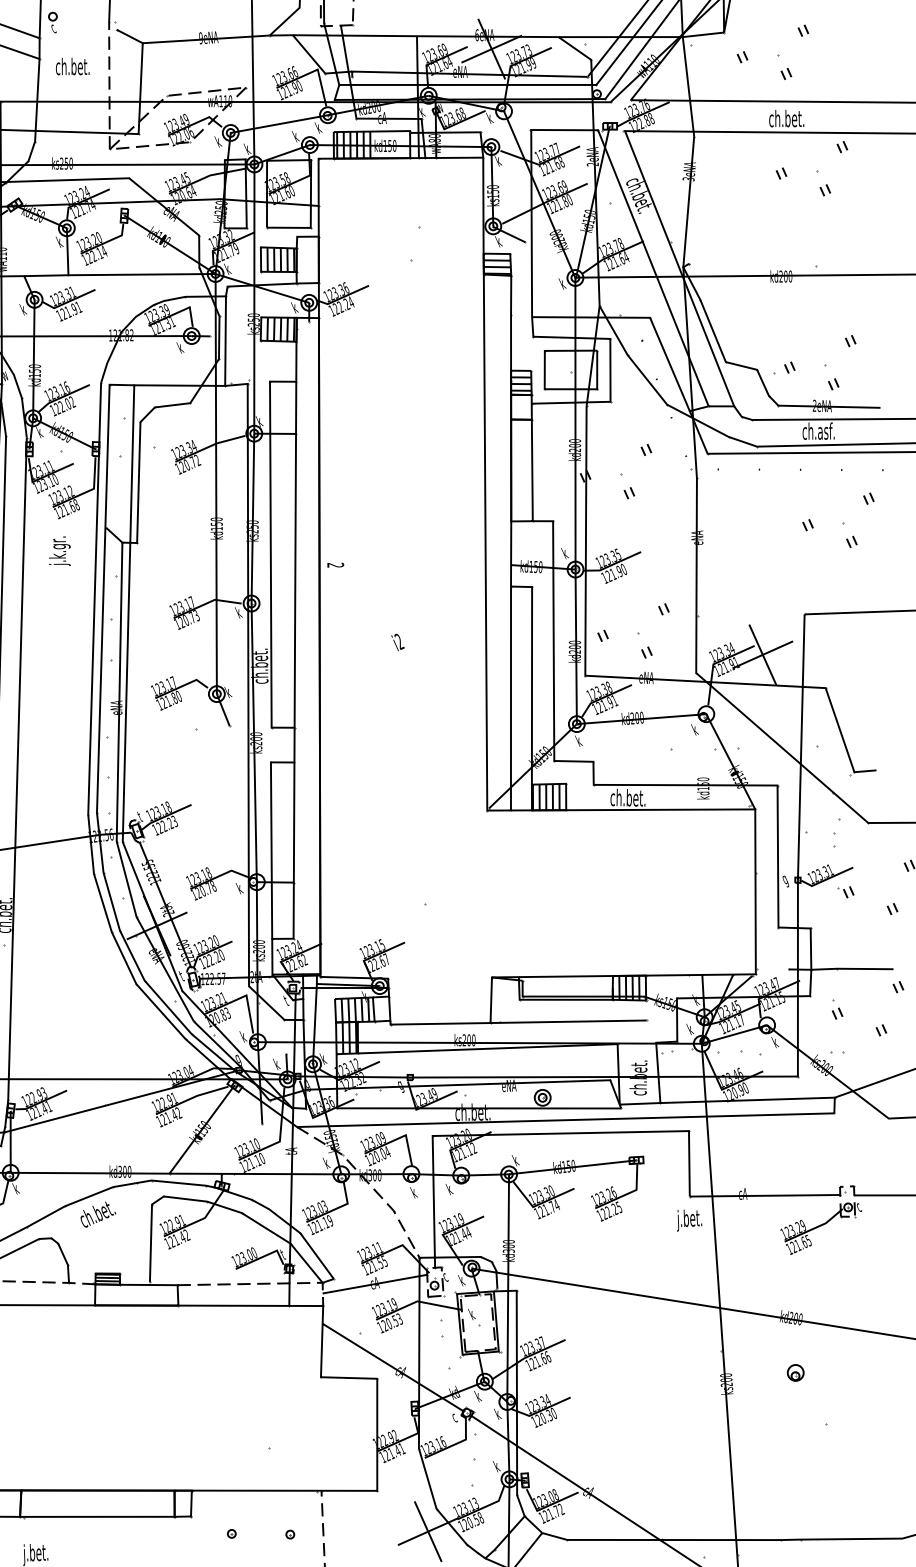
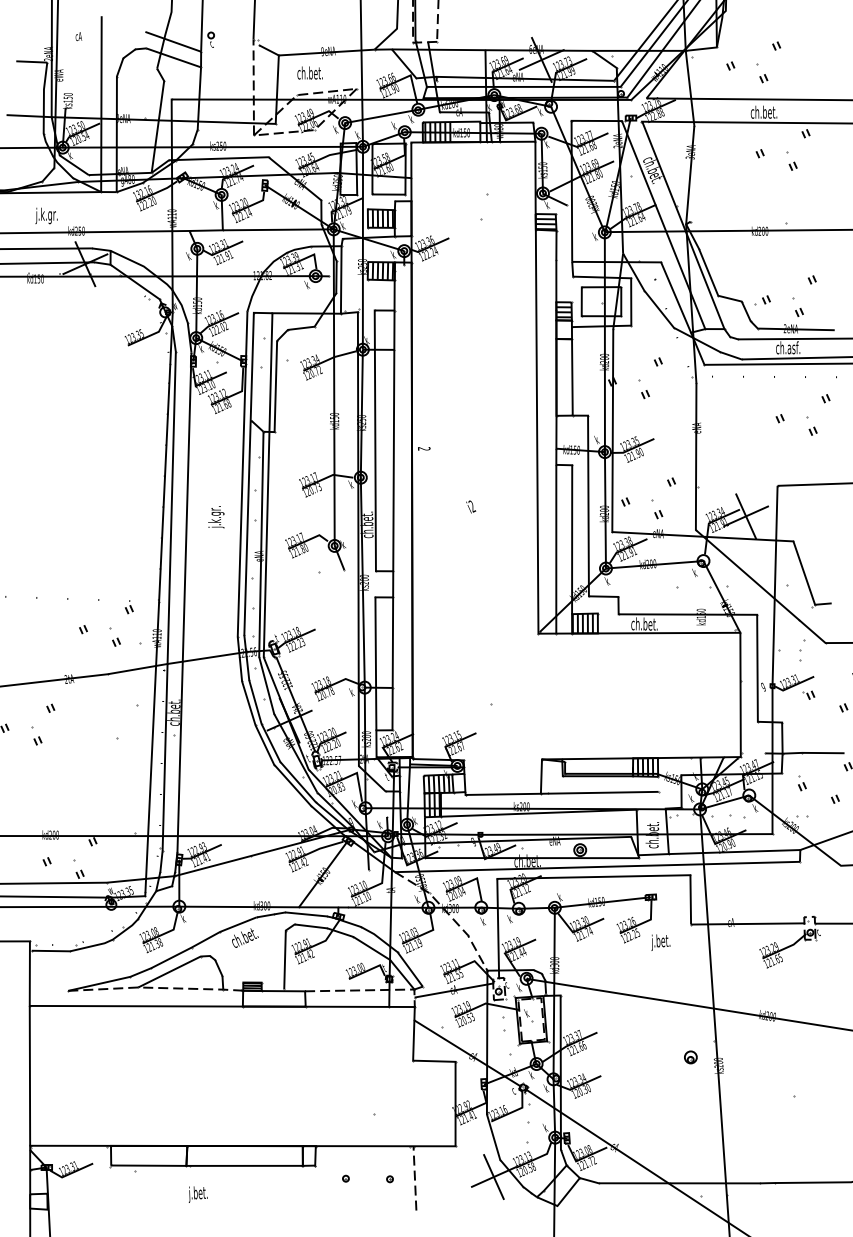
text: (71, 65) -> (309, 72), moved
text: (60, 551) -> (216, 517), moved
text: (689, 1220) -> (660, 942), moved
part: (795, 1373) -> (690, 1057), moved

